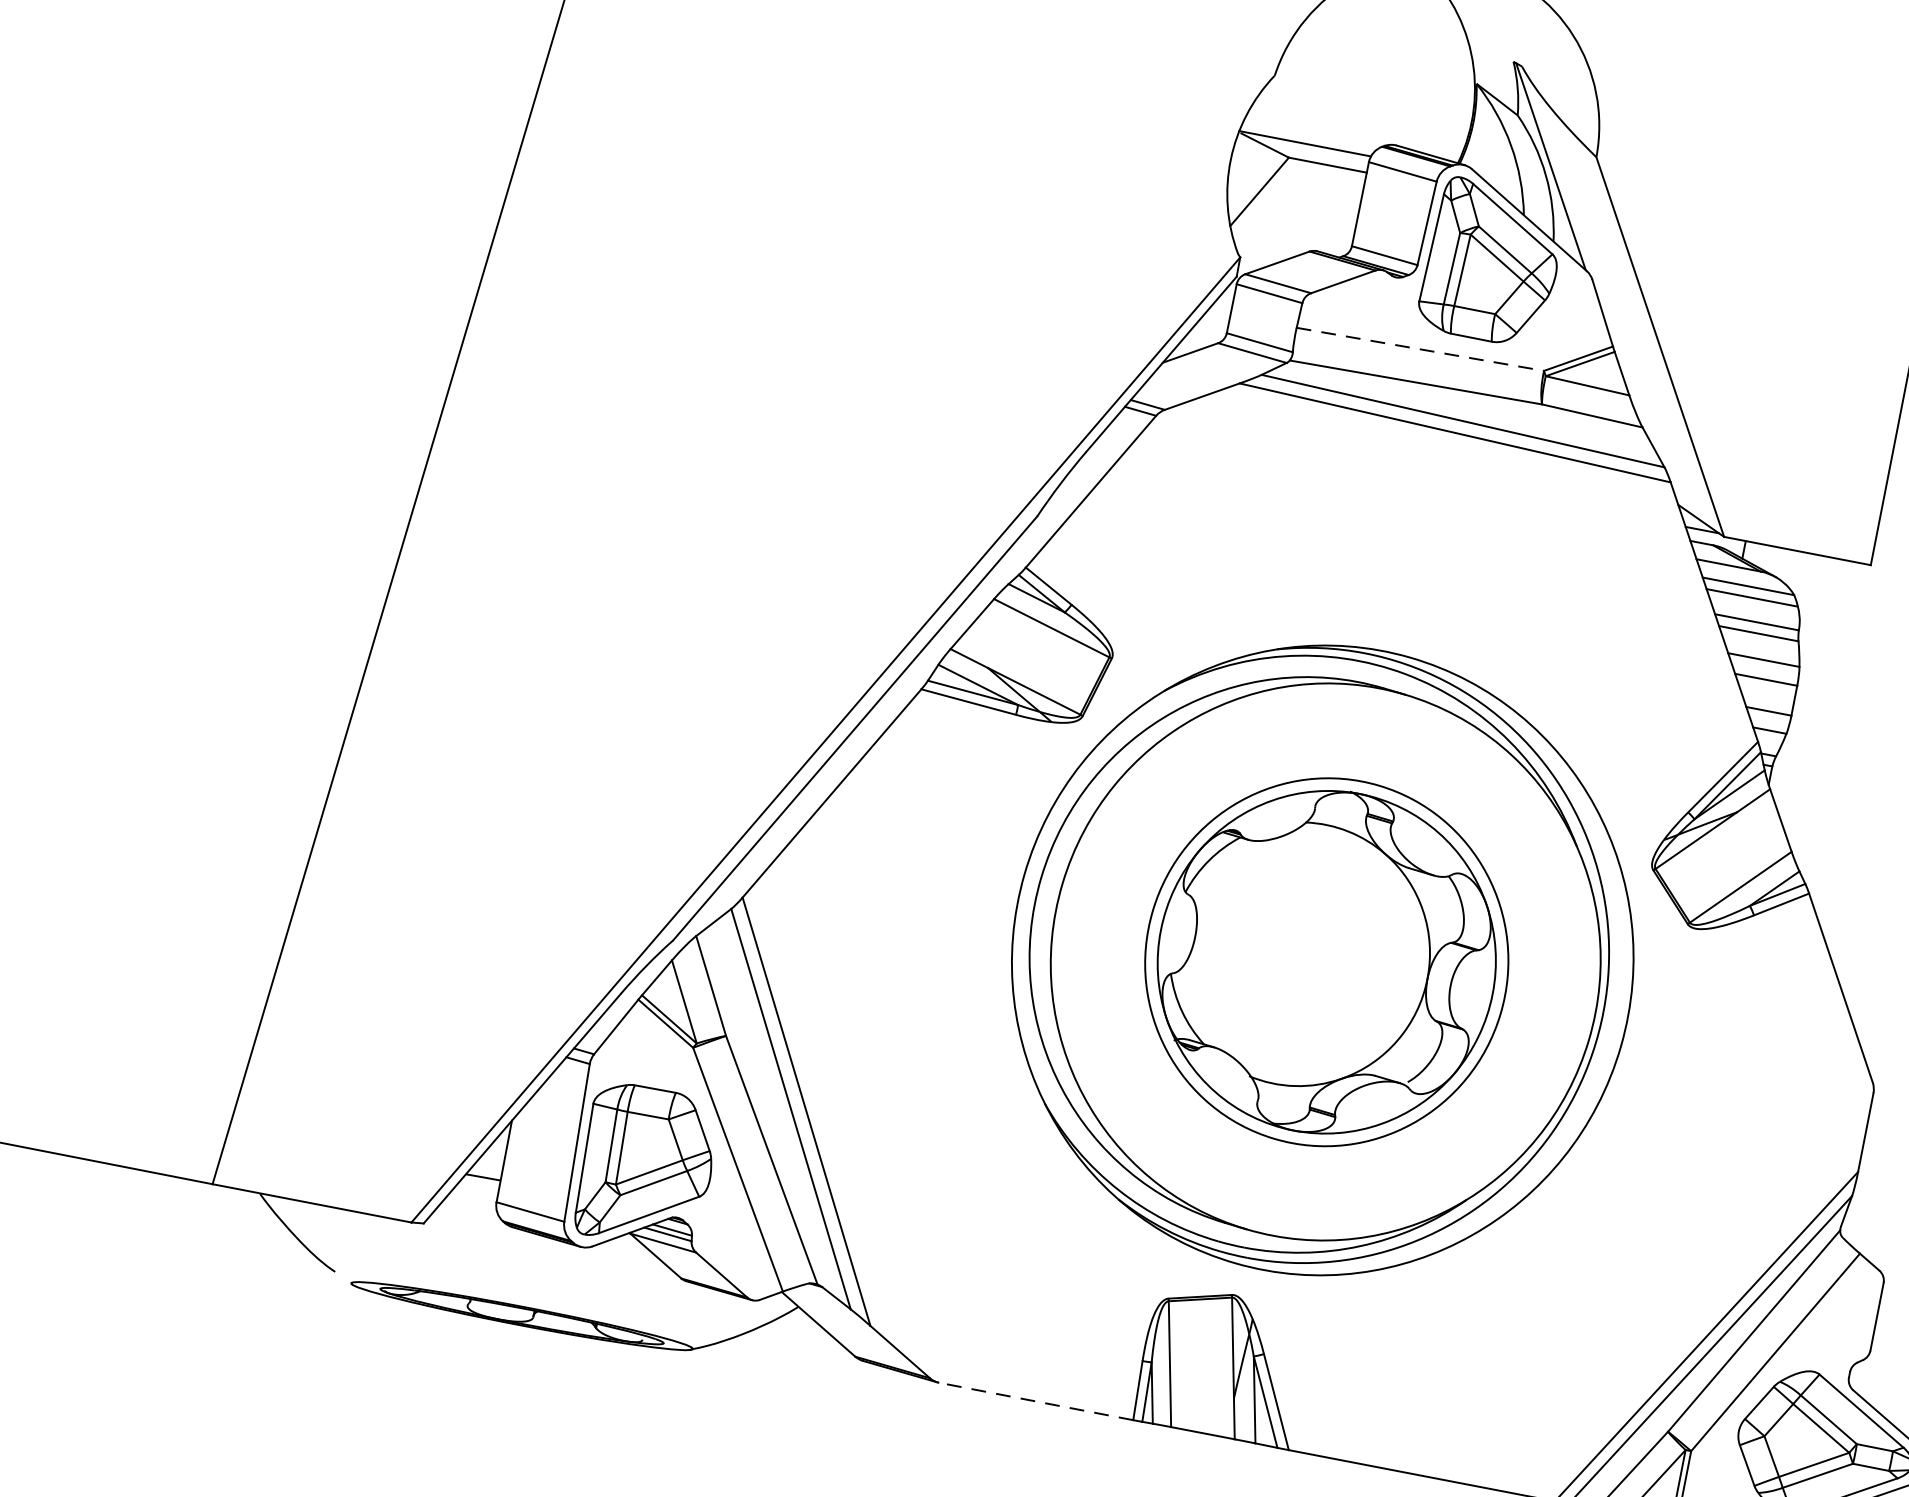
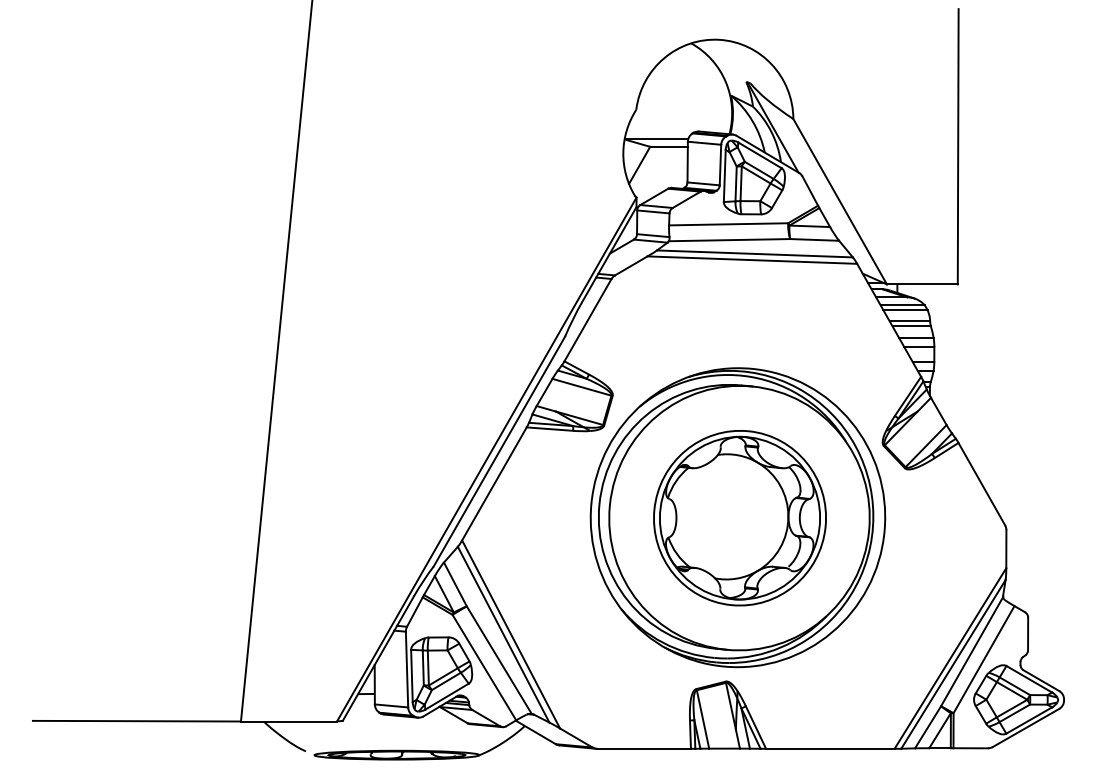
line: (1420, 349) -> (728, 224), dashed -> solid
line: (1037, 1400) -> (644, 748), dashed -> solid

